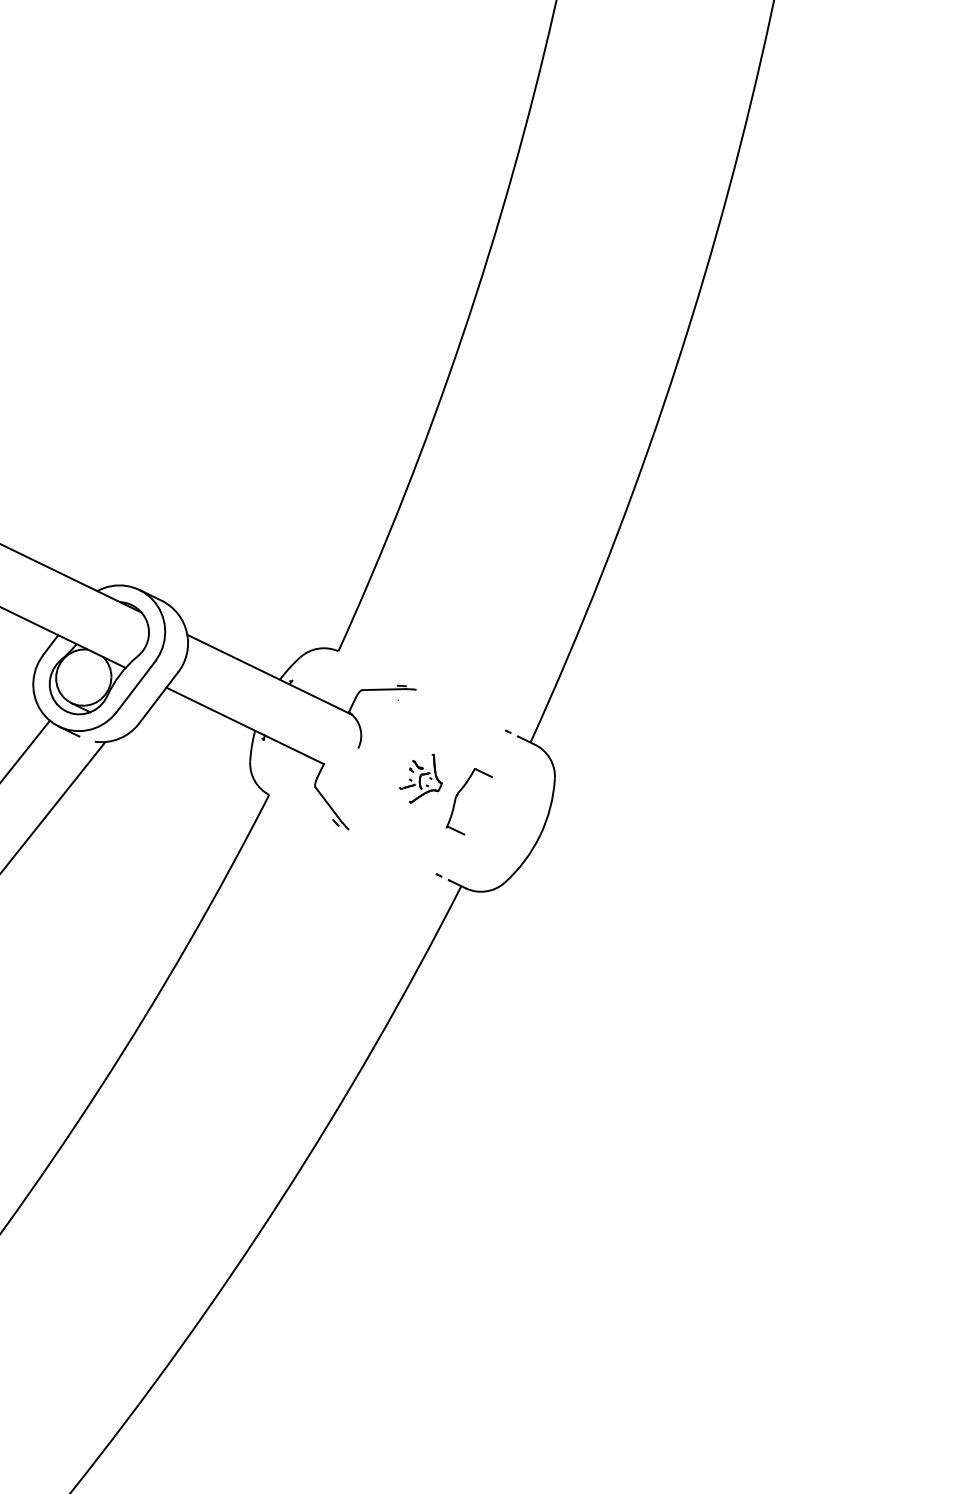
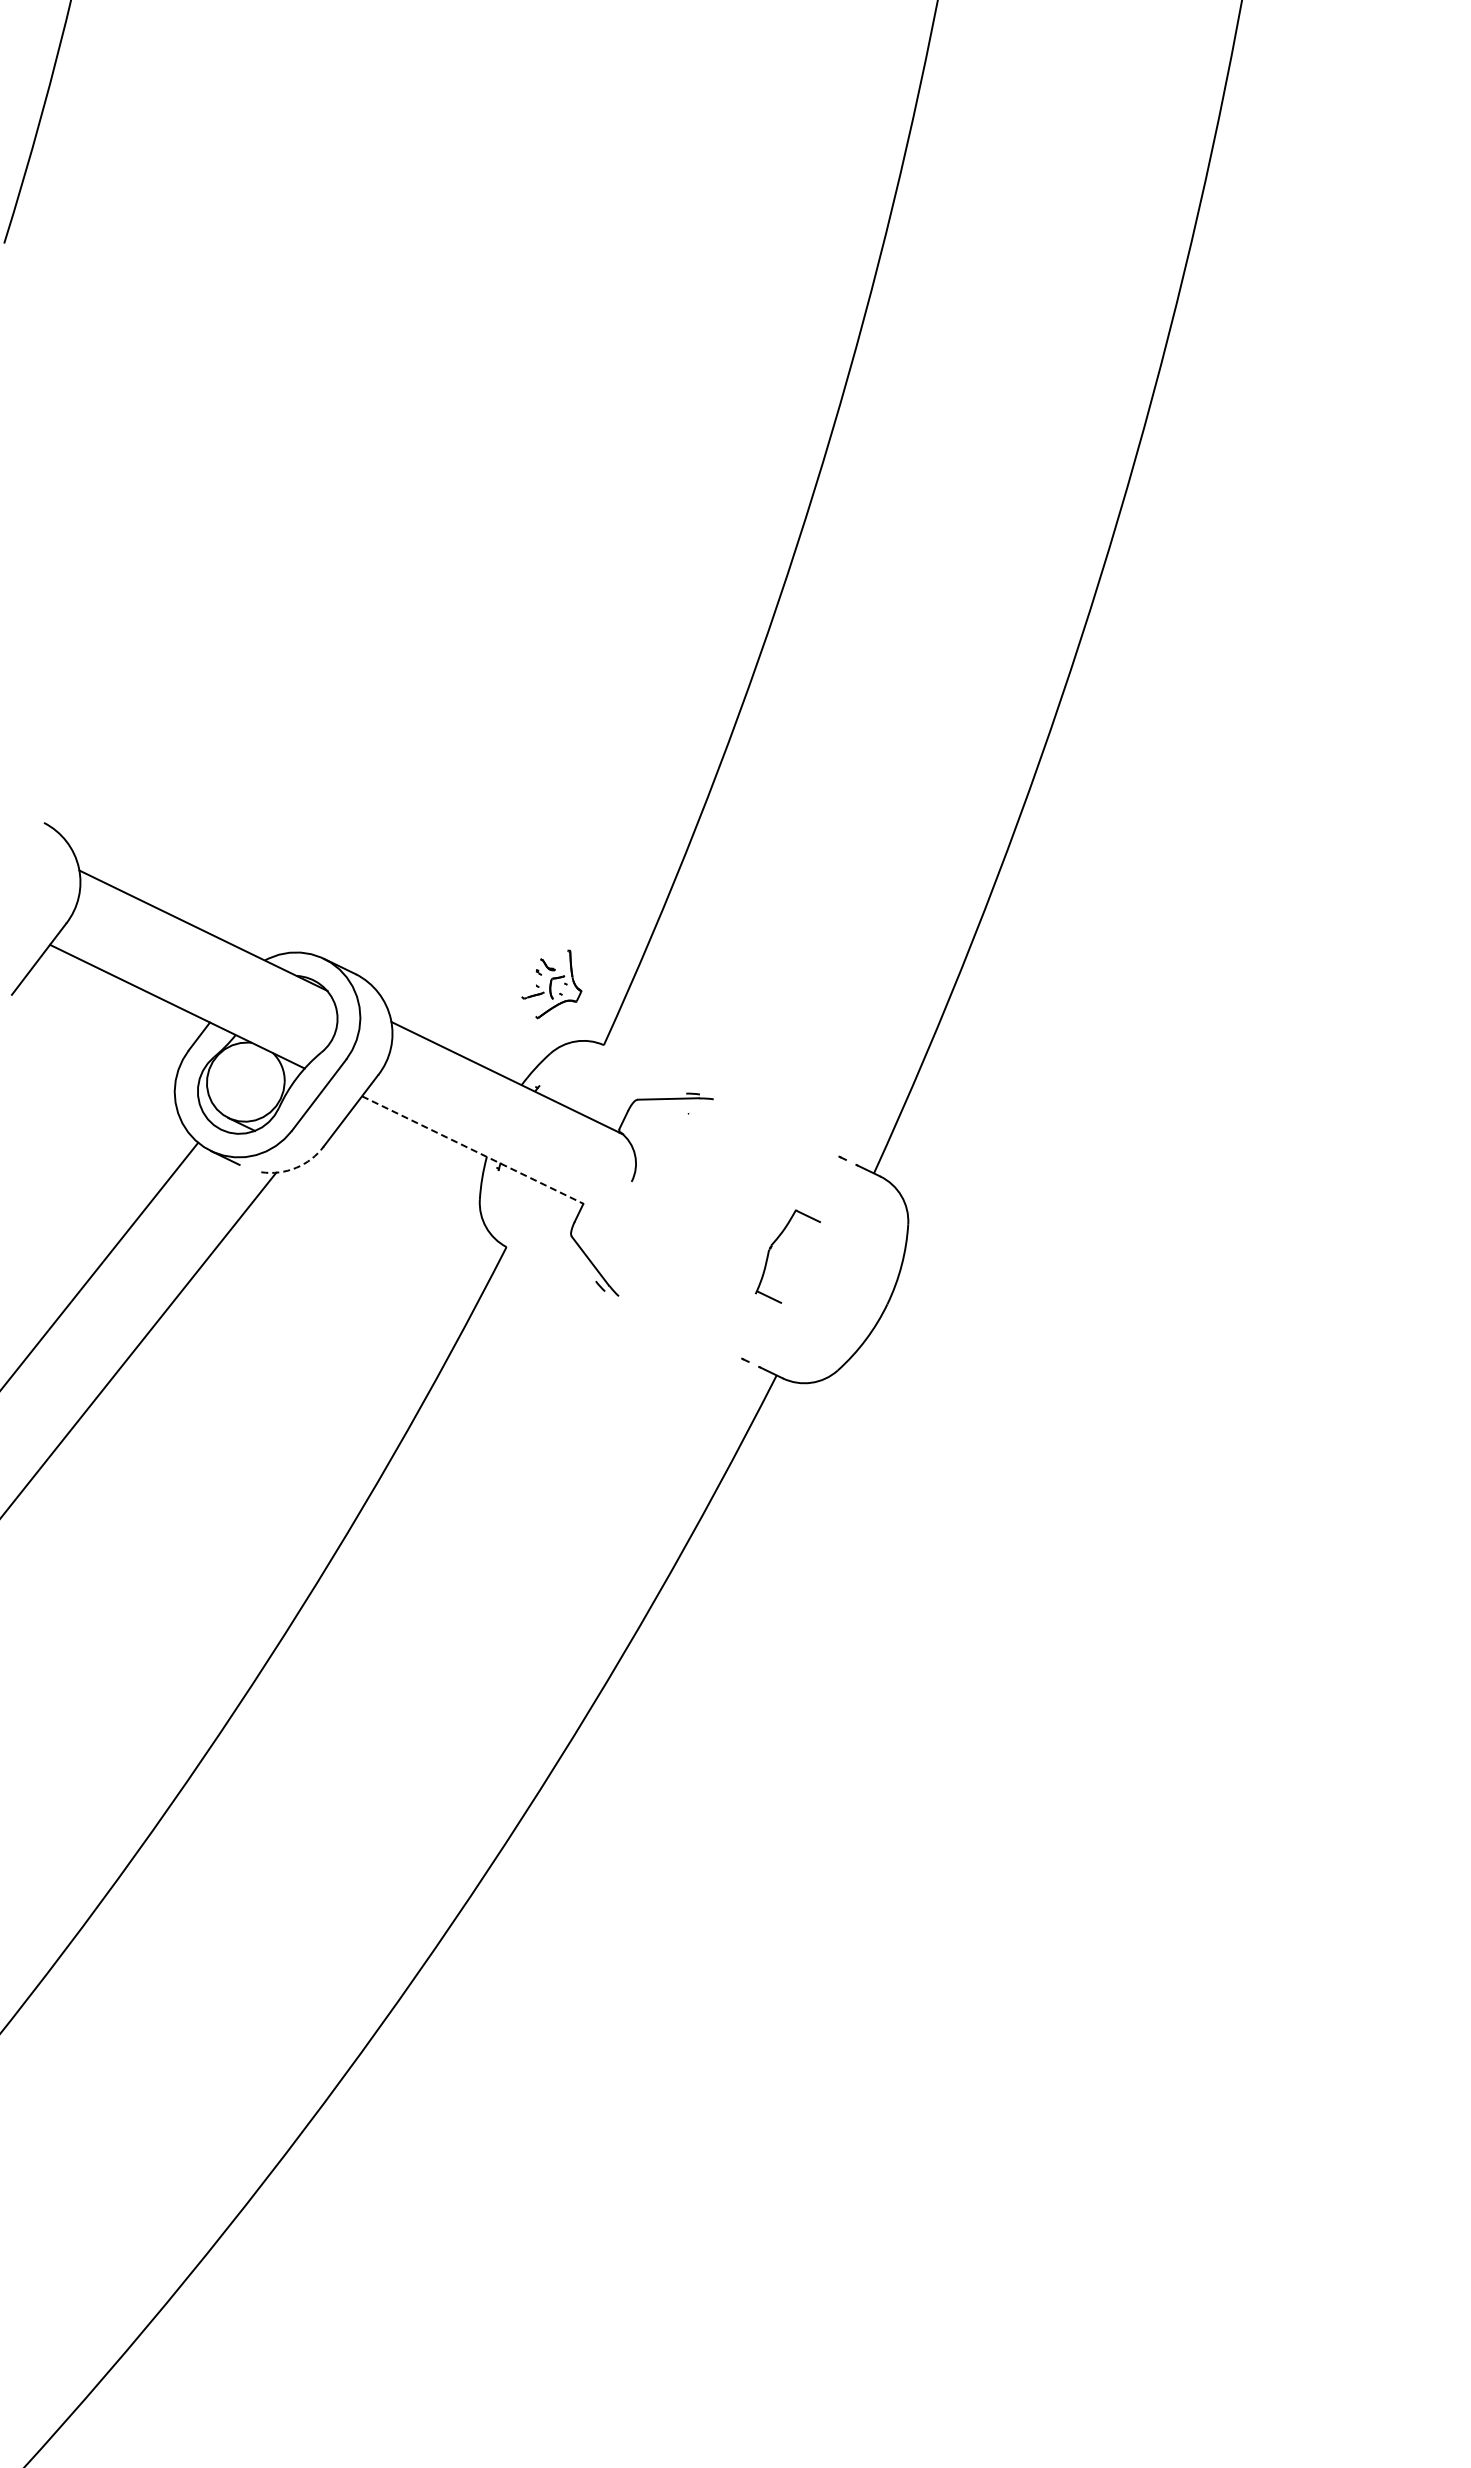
line: (245, 726) -> (473, 1150), solid -> dashed
arc: (119, 738) -> (296, 1167), solid -> dashed
part: (420, 778) -> (551, 984), moved

